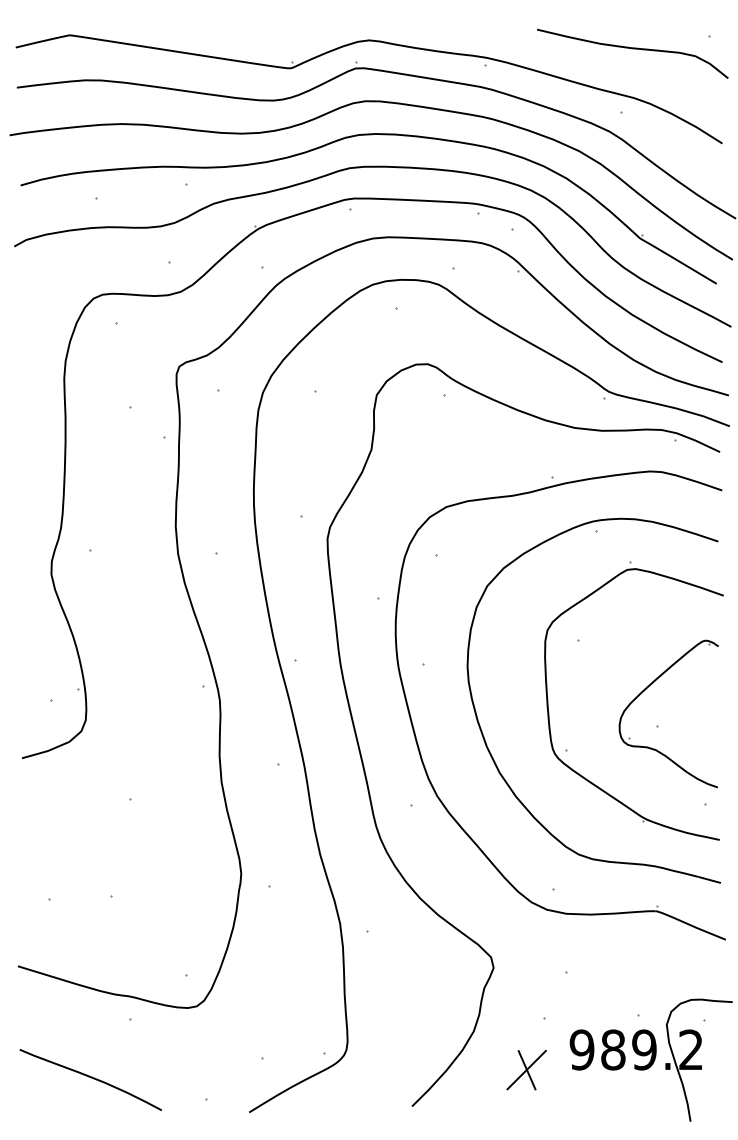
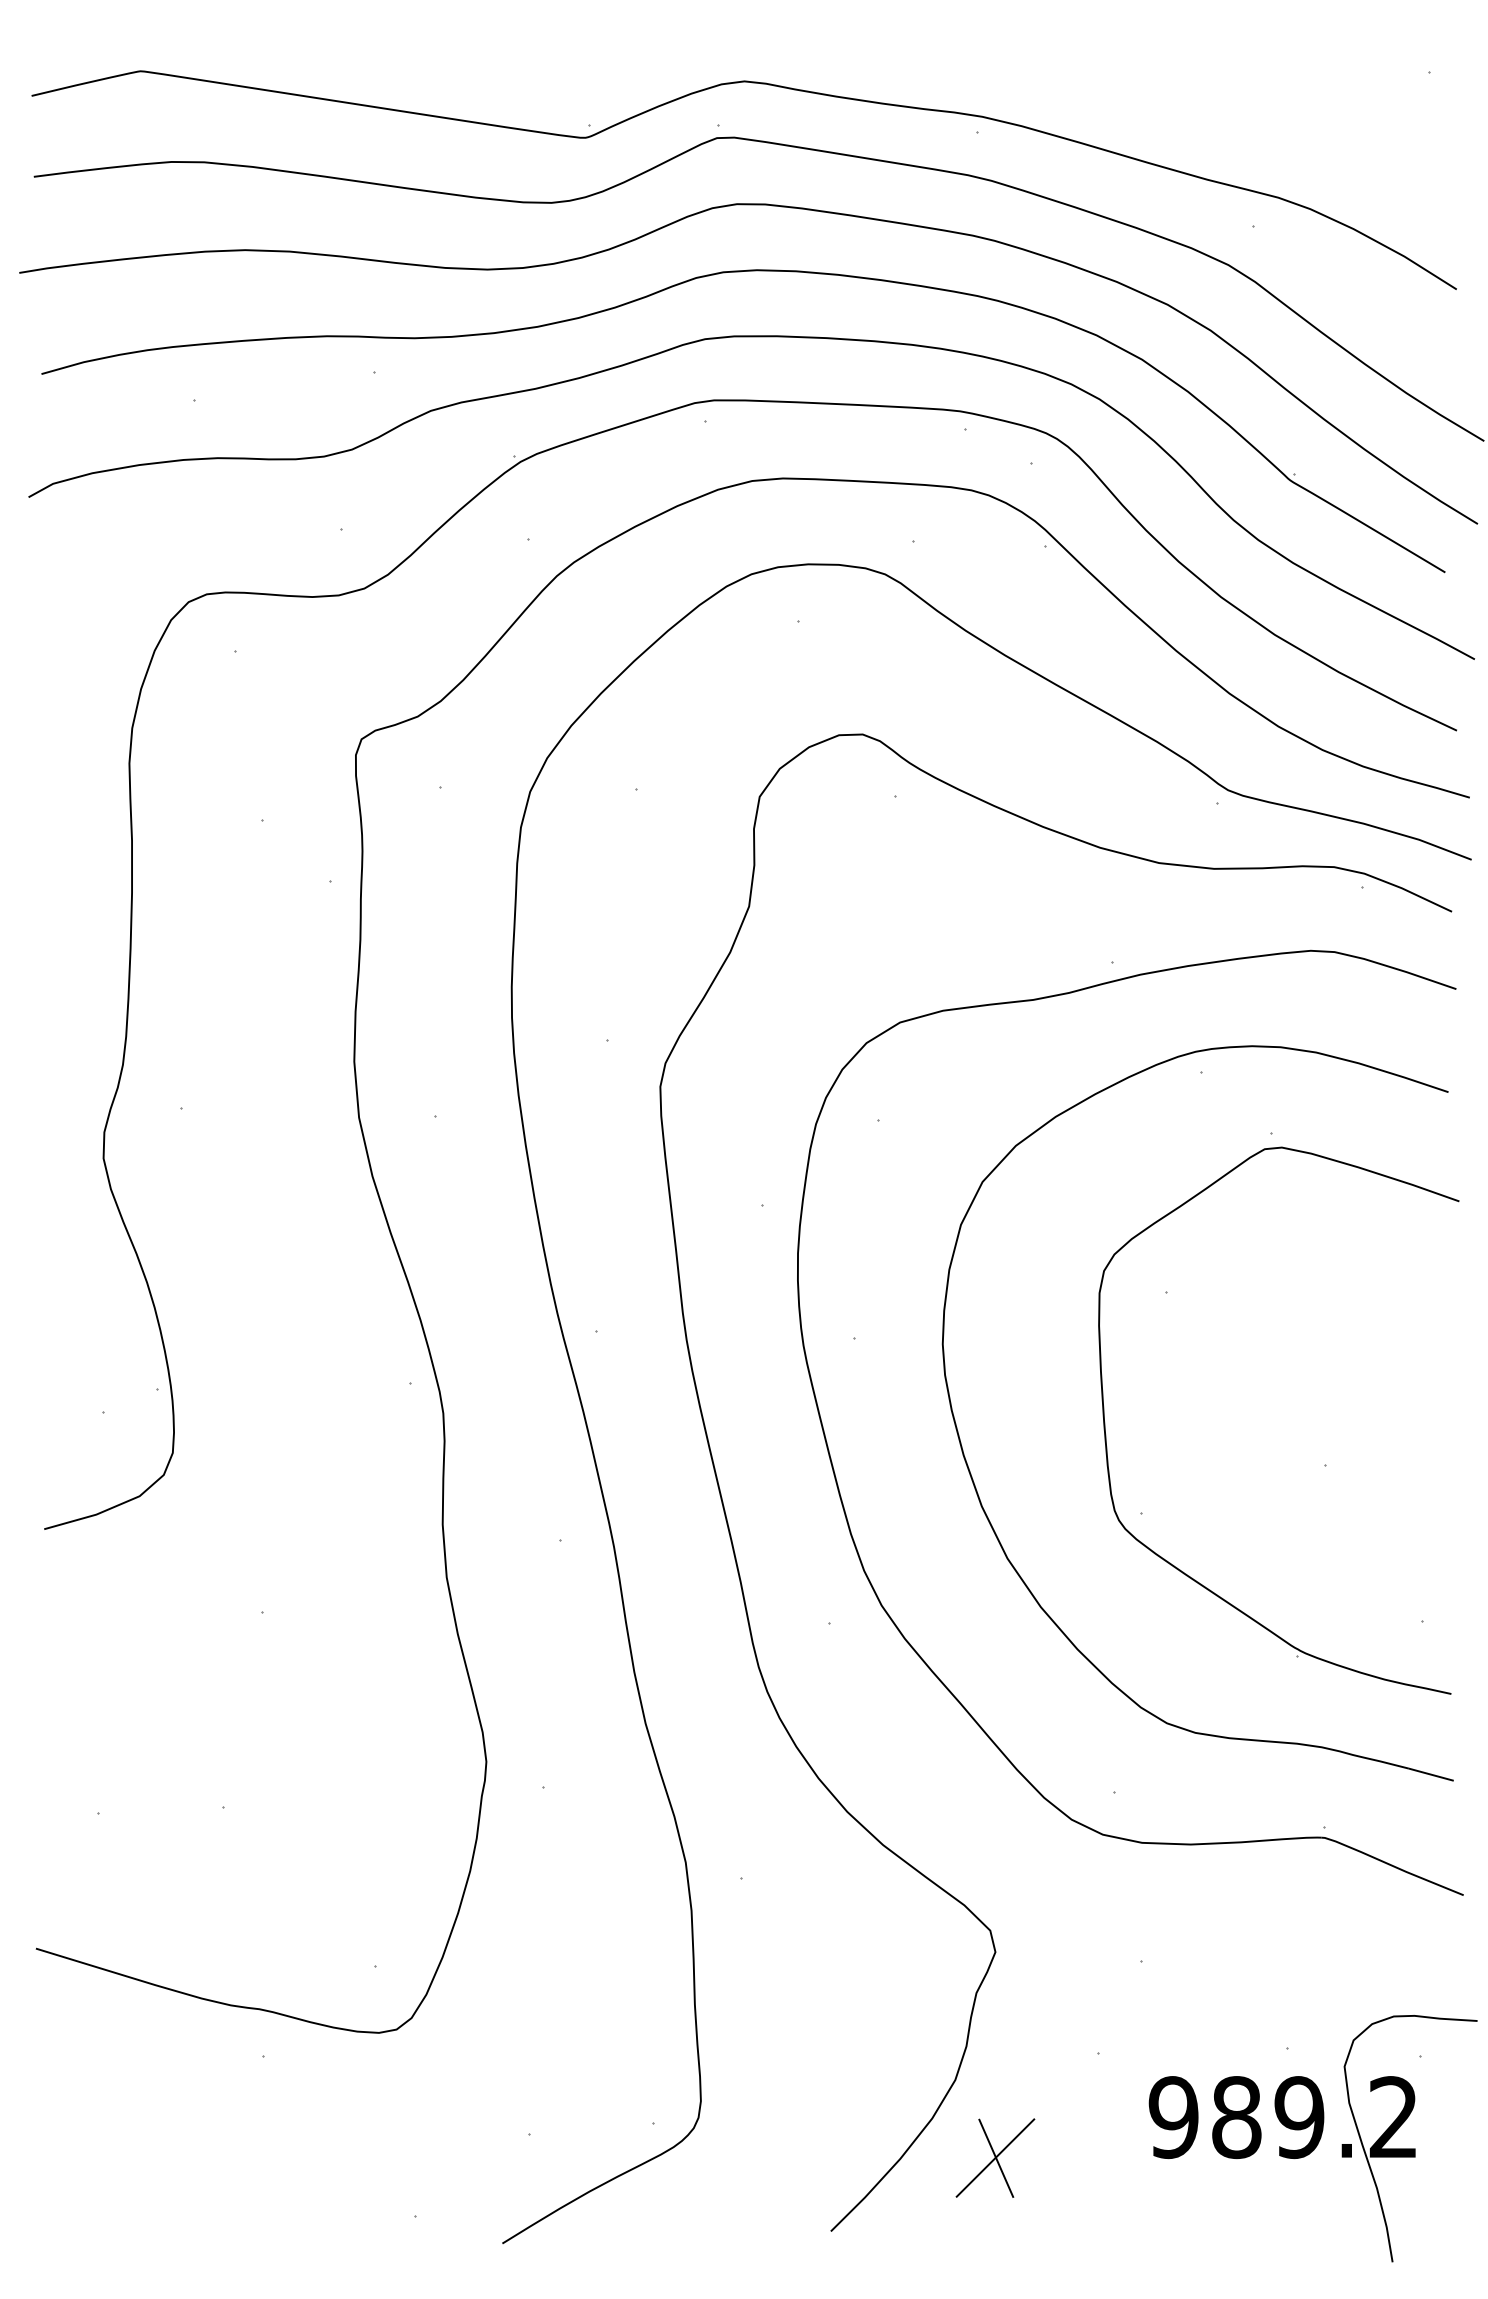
curve: (632, 49) -> (1275, 99), removed
part: (645, 690) -> (1301, 1392), removed
part: (526, 1069) -> (995, 2156), moved
curve: (91, 1078) -> (184, 2174), removed

